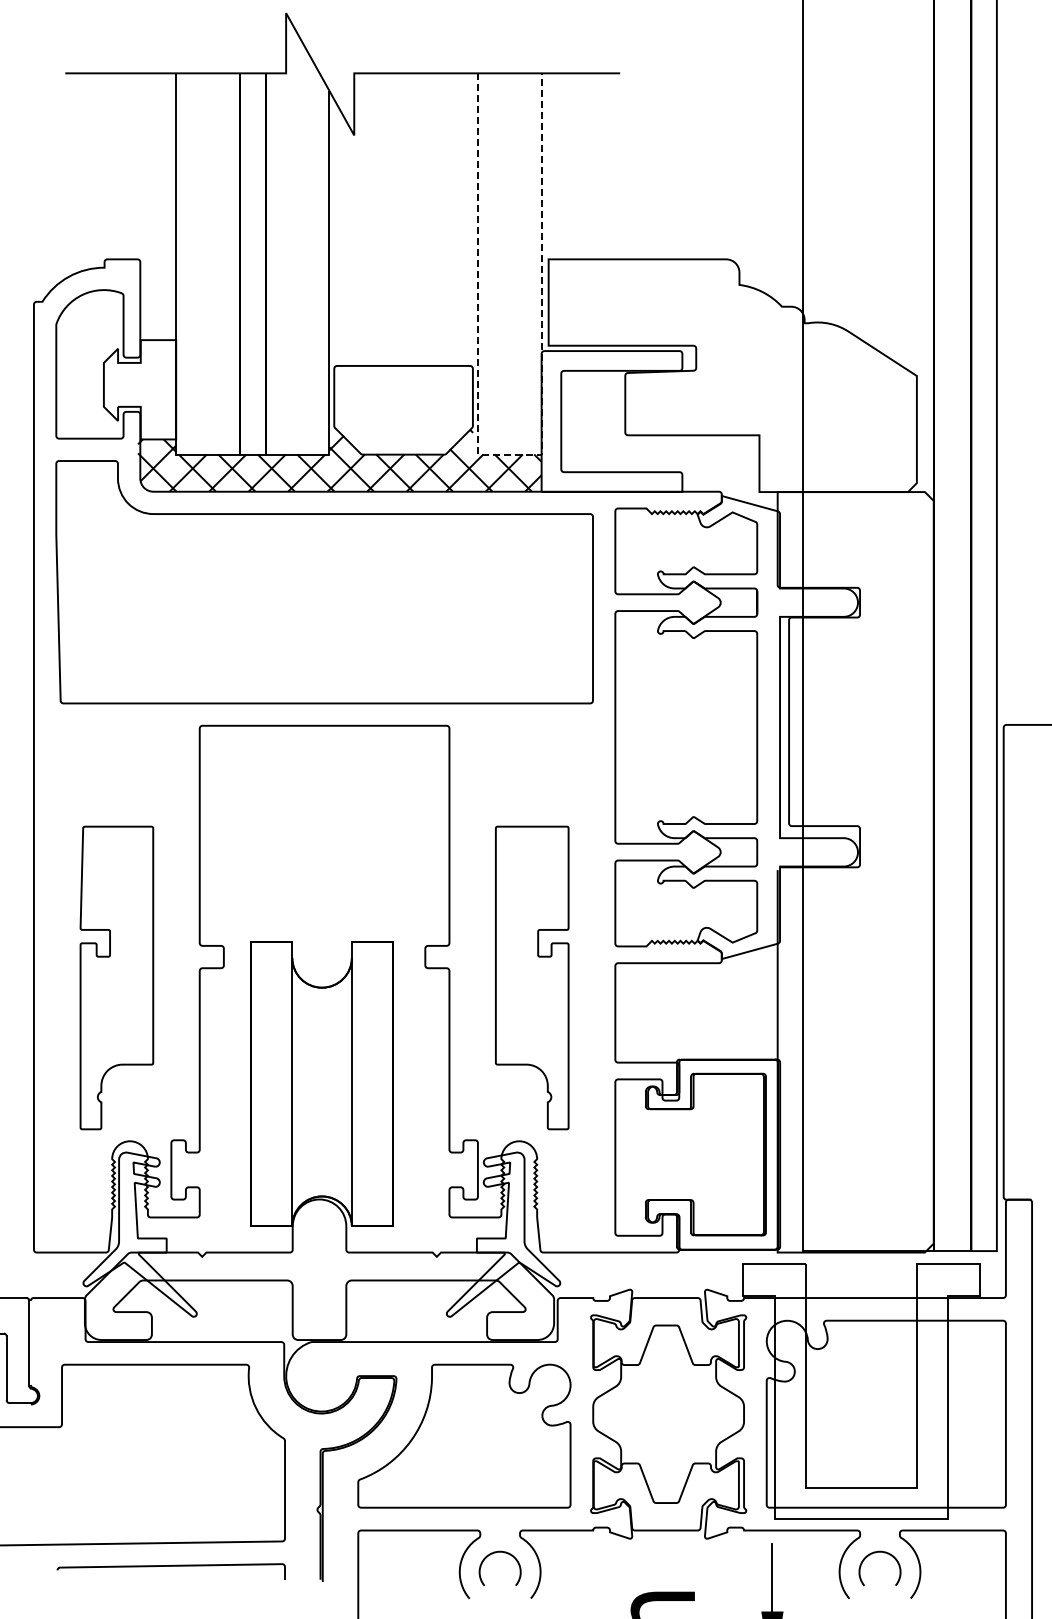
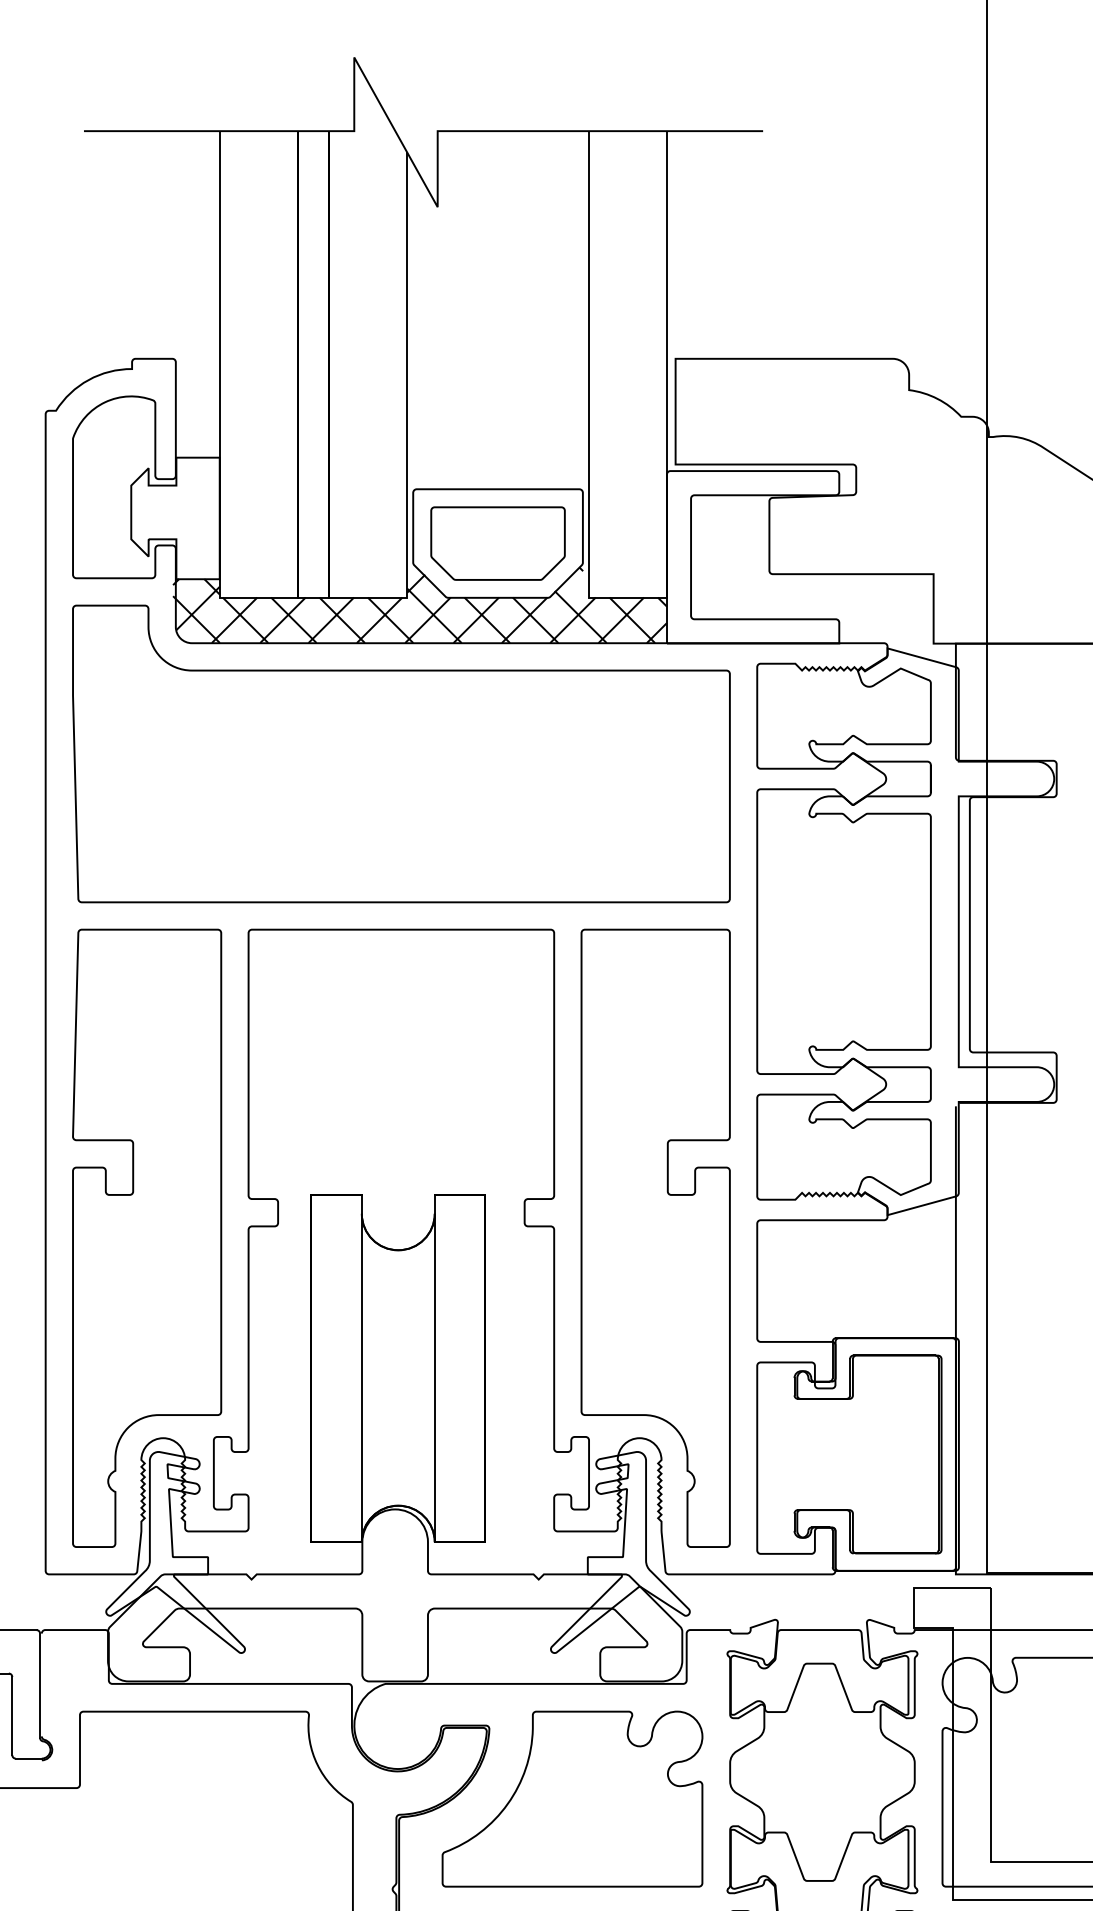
part: (403, 409) -> (497, 542), added
line: (509, 454) -> (627, 597), dashed -> solid
part: (116, 977) -> (146, 1237), size x1.67
part: (531, 977) -> (654, 1237), size x1.67

